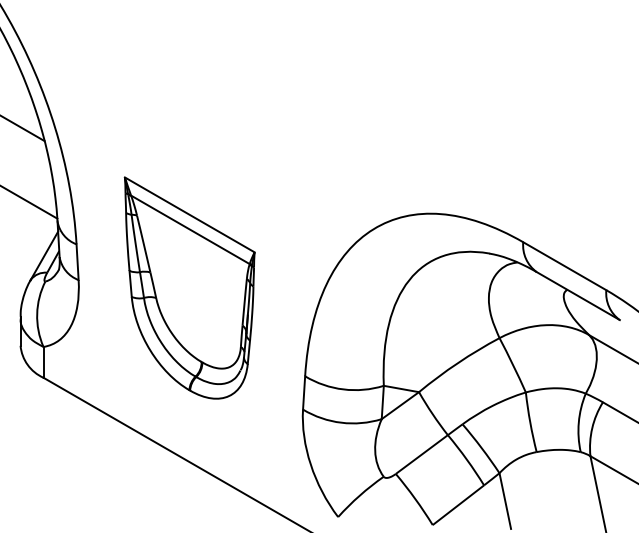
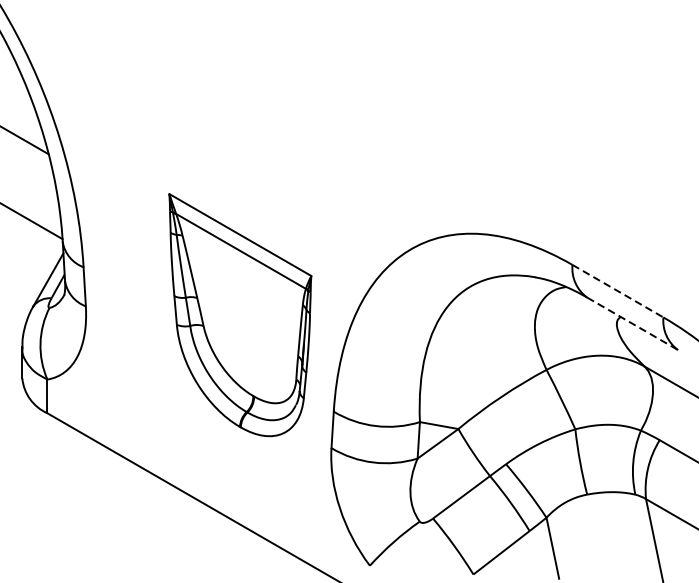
line: (564, 266) -> (617, 291), solid -> dashed
part: (189, 287) -> (240, 314), moved
line: (578, 296) -> (632, 324), solid -> dashed

